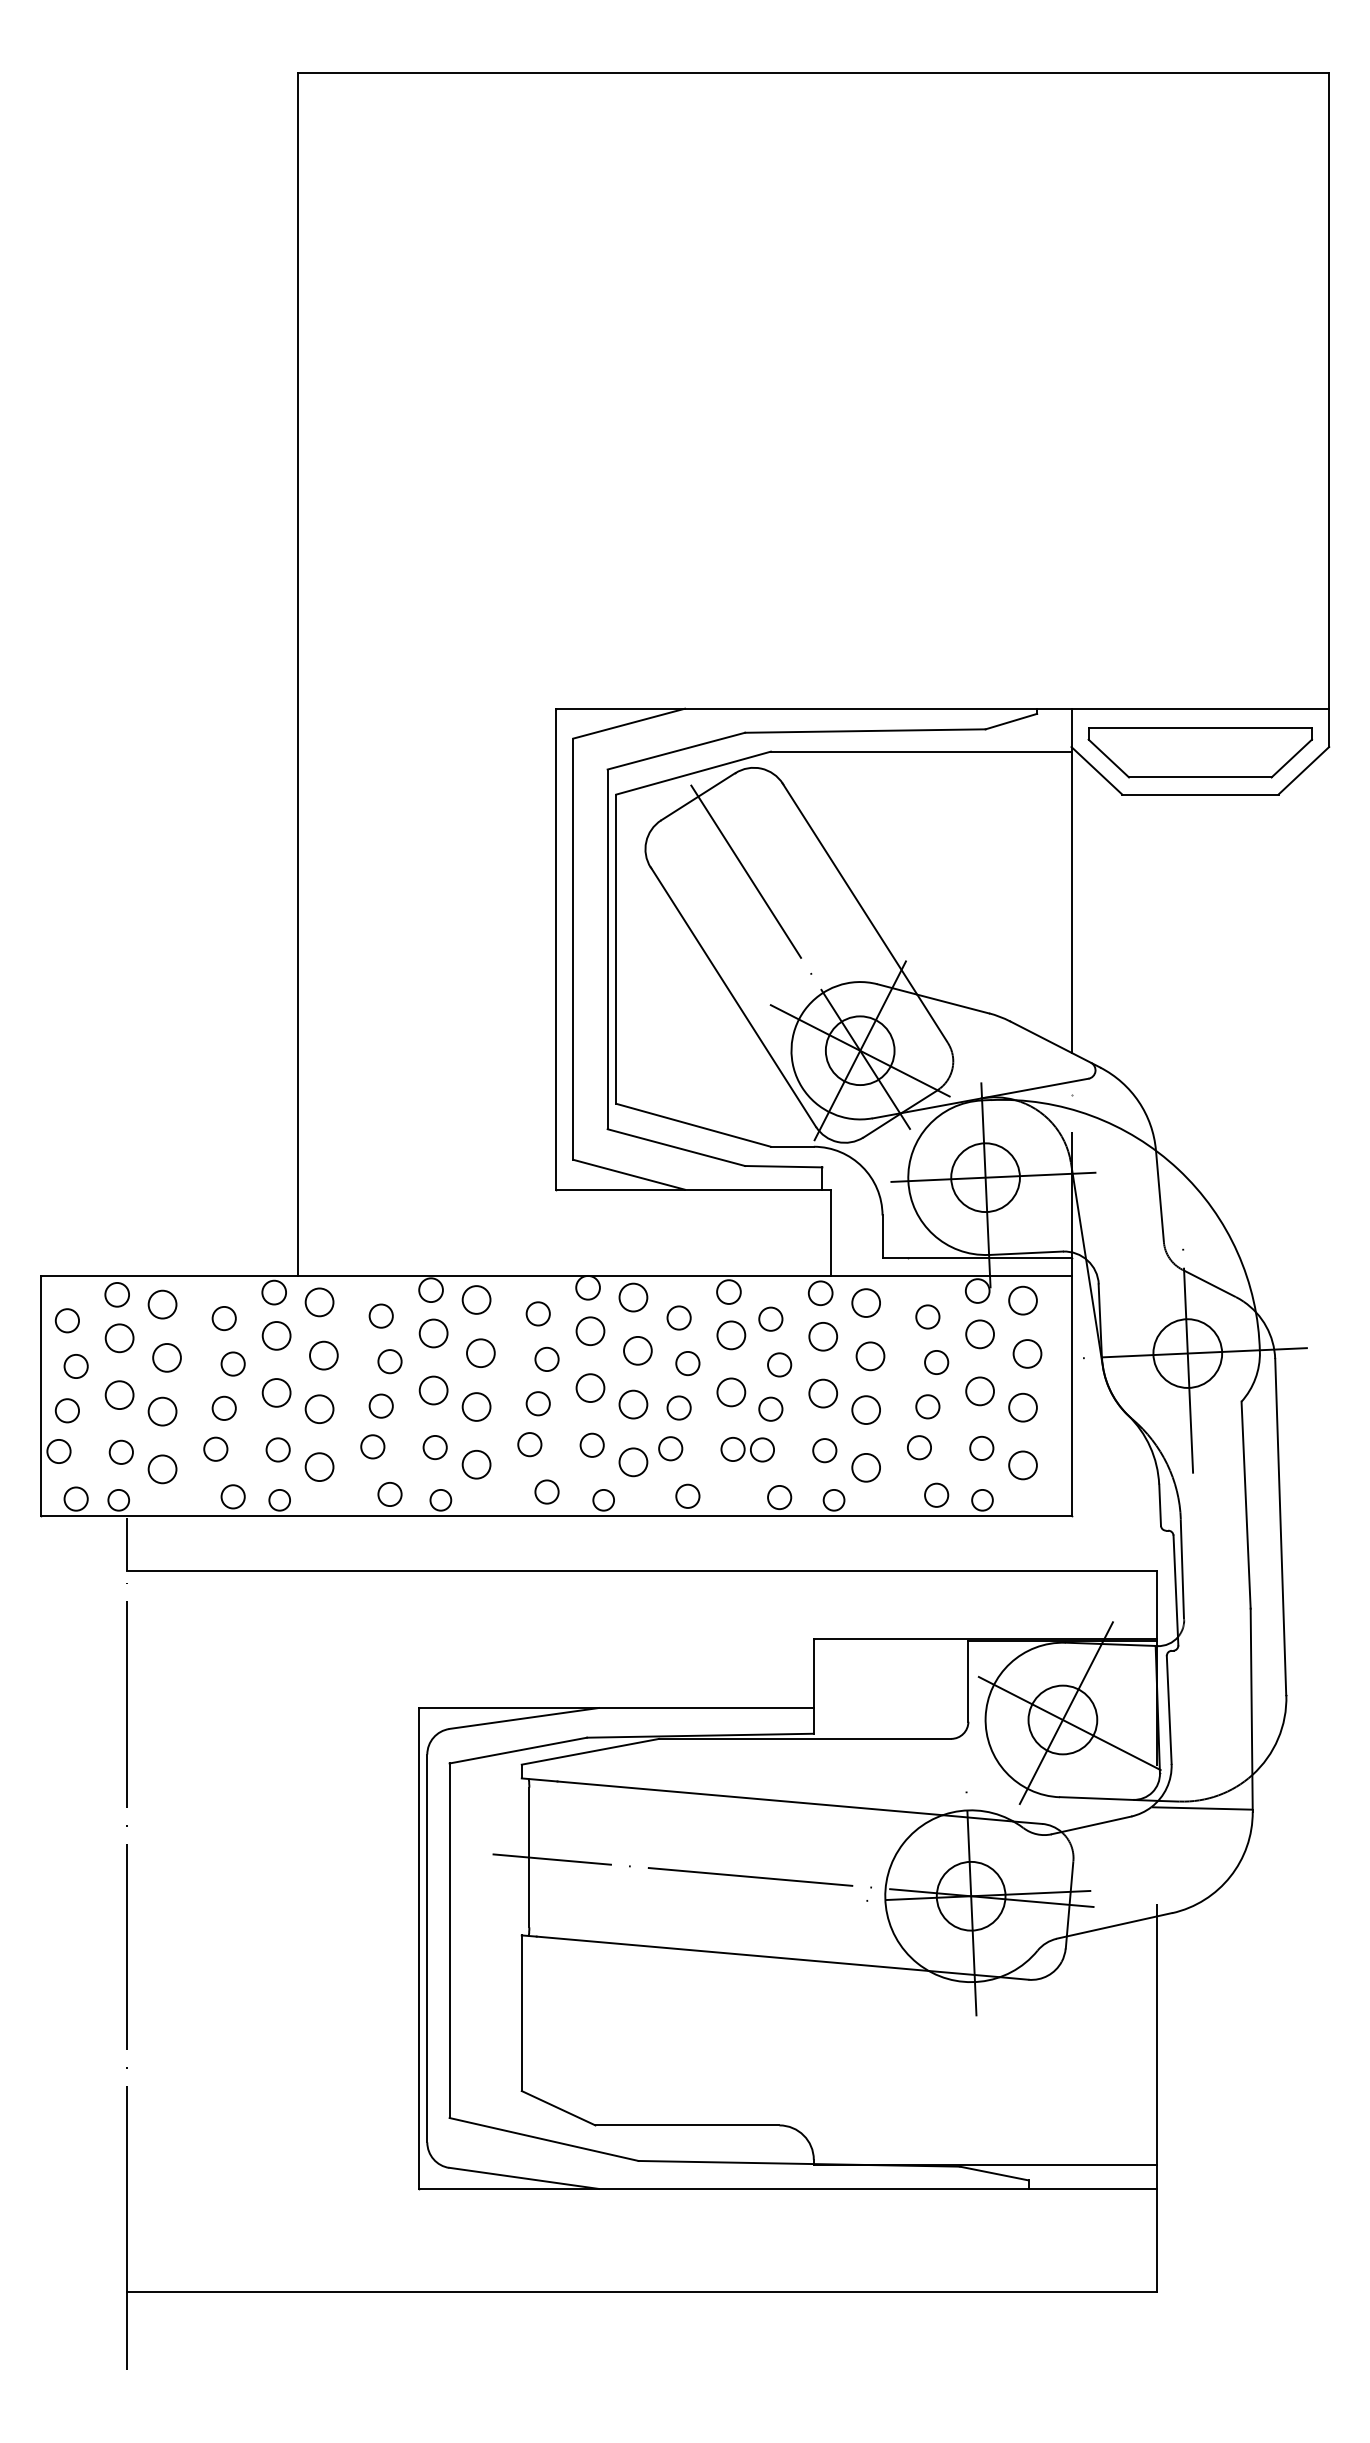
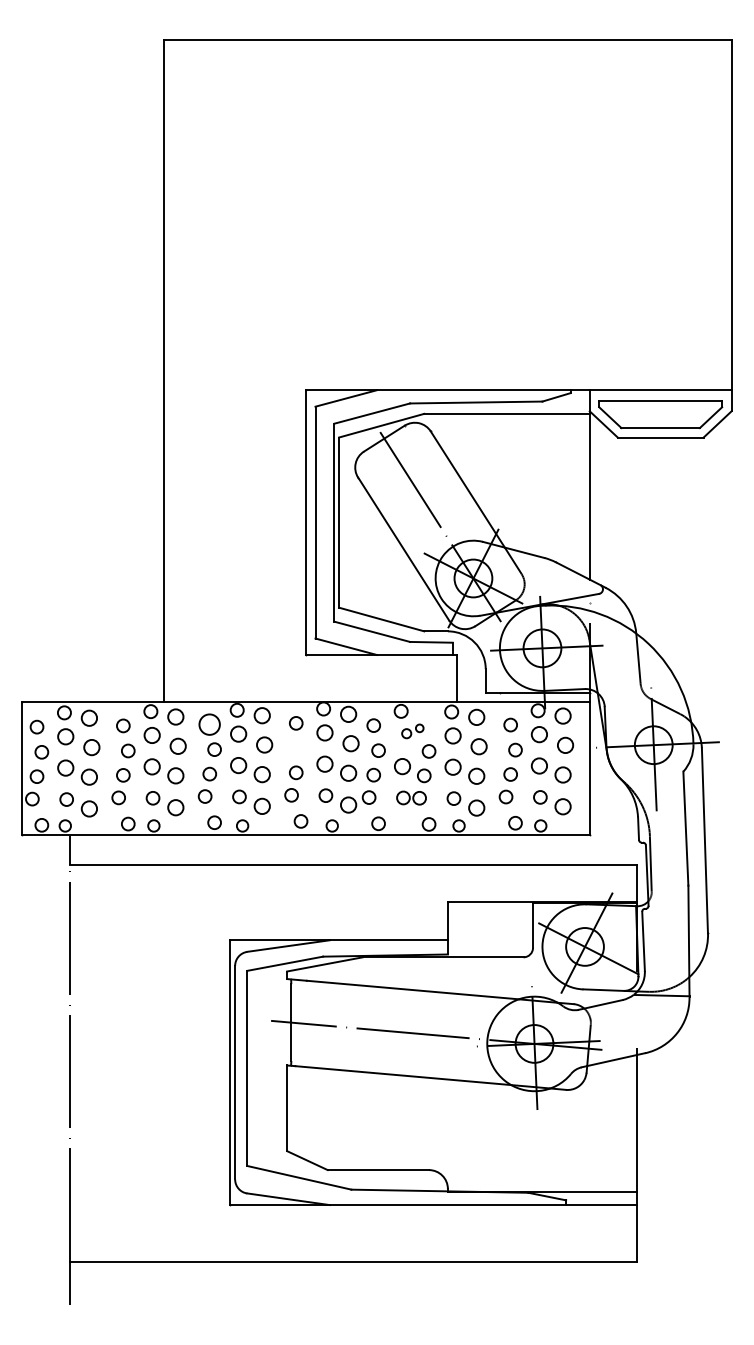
circle: (380, 1315) -> (209, 724), size x1.6
part: (749, 1328) -> (412, 731), size x0.6
circle: (546, 1359) -> (300, 748), removed

